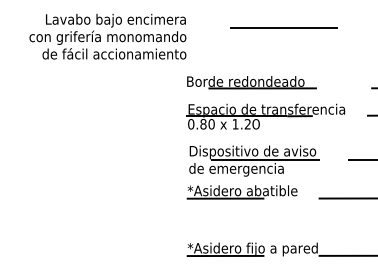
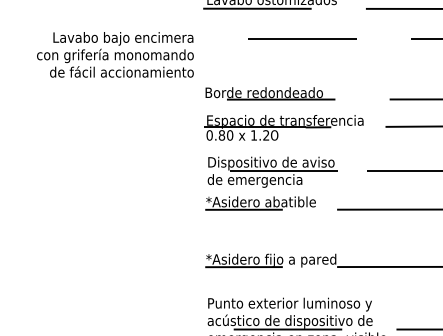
text: (108, 36) -> (115, 54), moved

